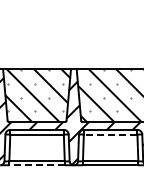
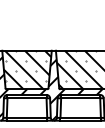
line: (110, 134) -> (80, 98), dashed -> solid
line: (37, 165) -> (27, 120), dashed -> solid

